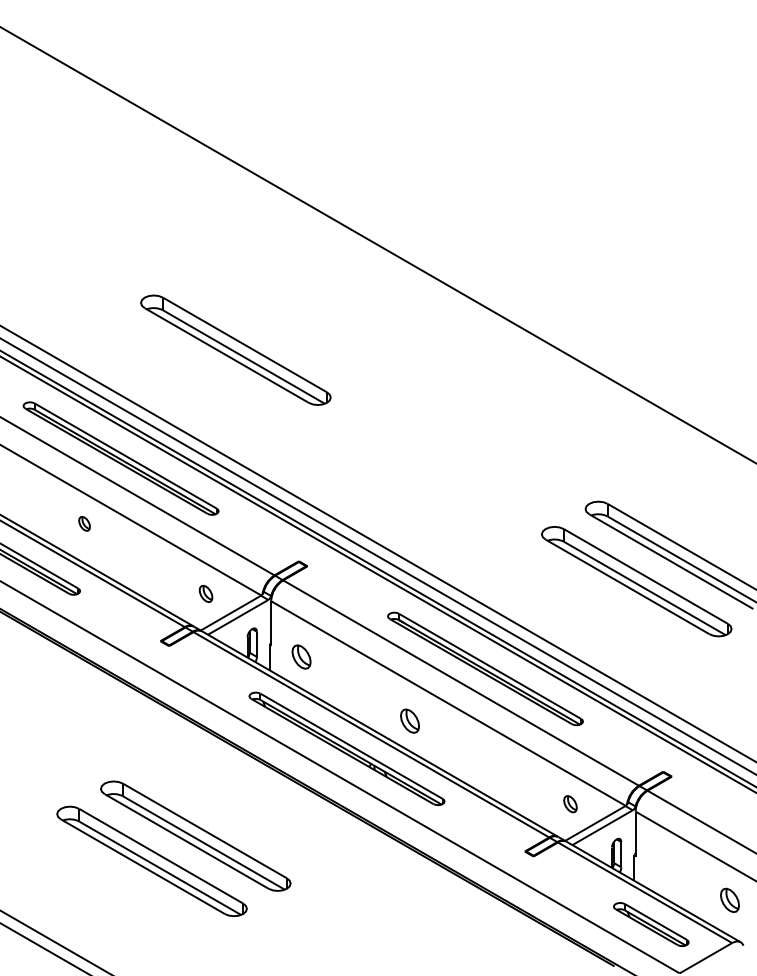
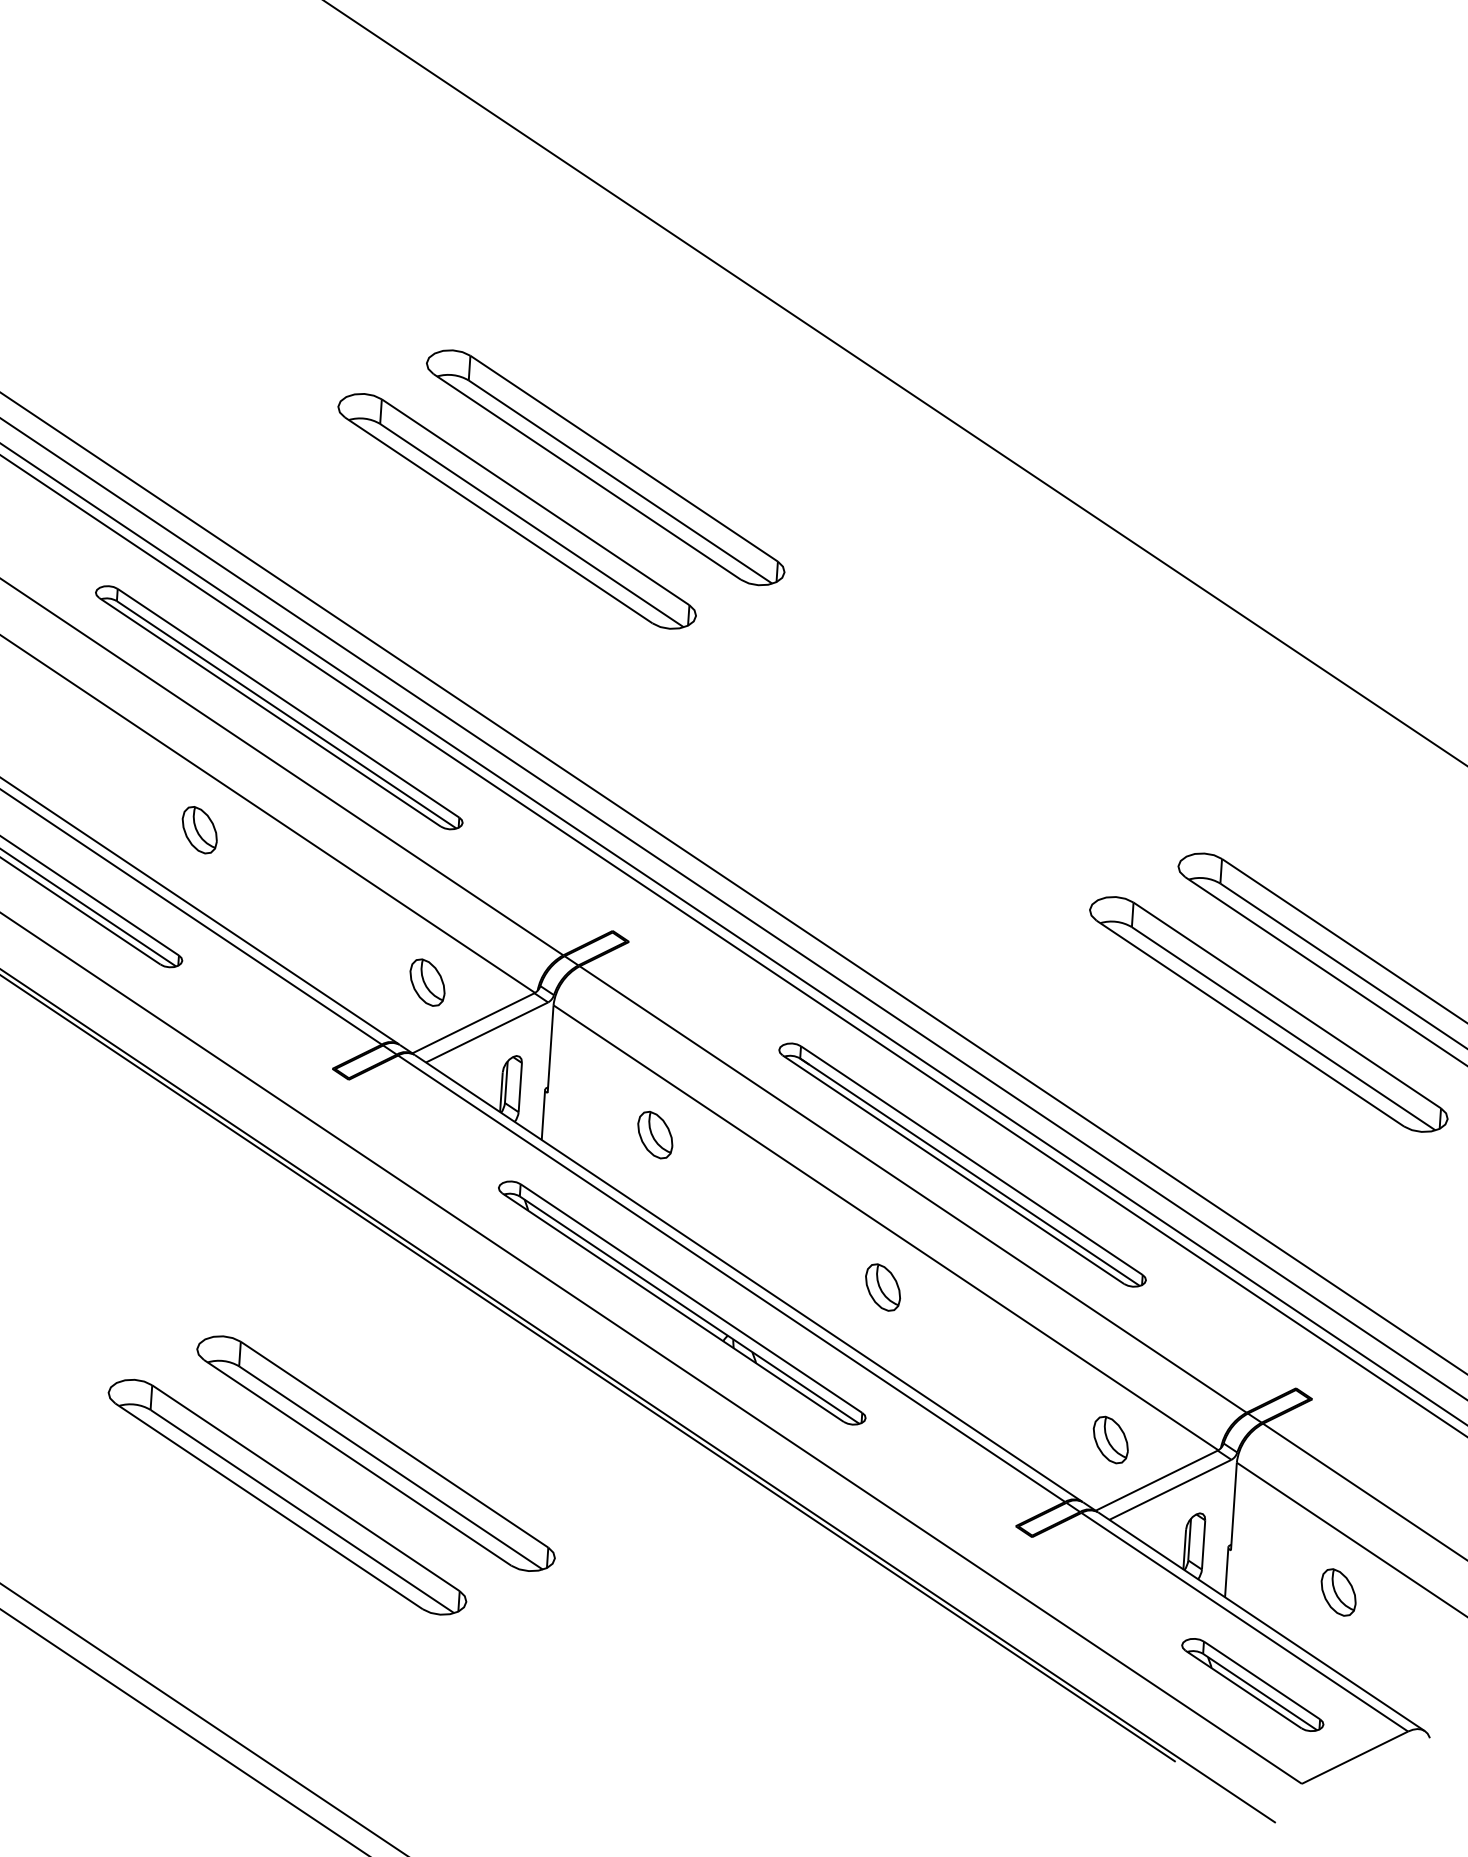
part: (279, 324) -> (605, 466), added
part: (84, 523) -> (199, 829), size x1.67
part: (205, 593) -> (426, 981), size x1.43
part: (301, 656) -> (655, 1134), moved
part: (409, 720) -> (882, 1286), moved
part: (570, 803) -> (1110, 1438), size x1.43
part: (729, 899) -> (1337, 1590), moved

